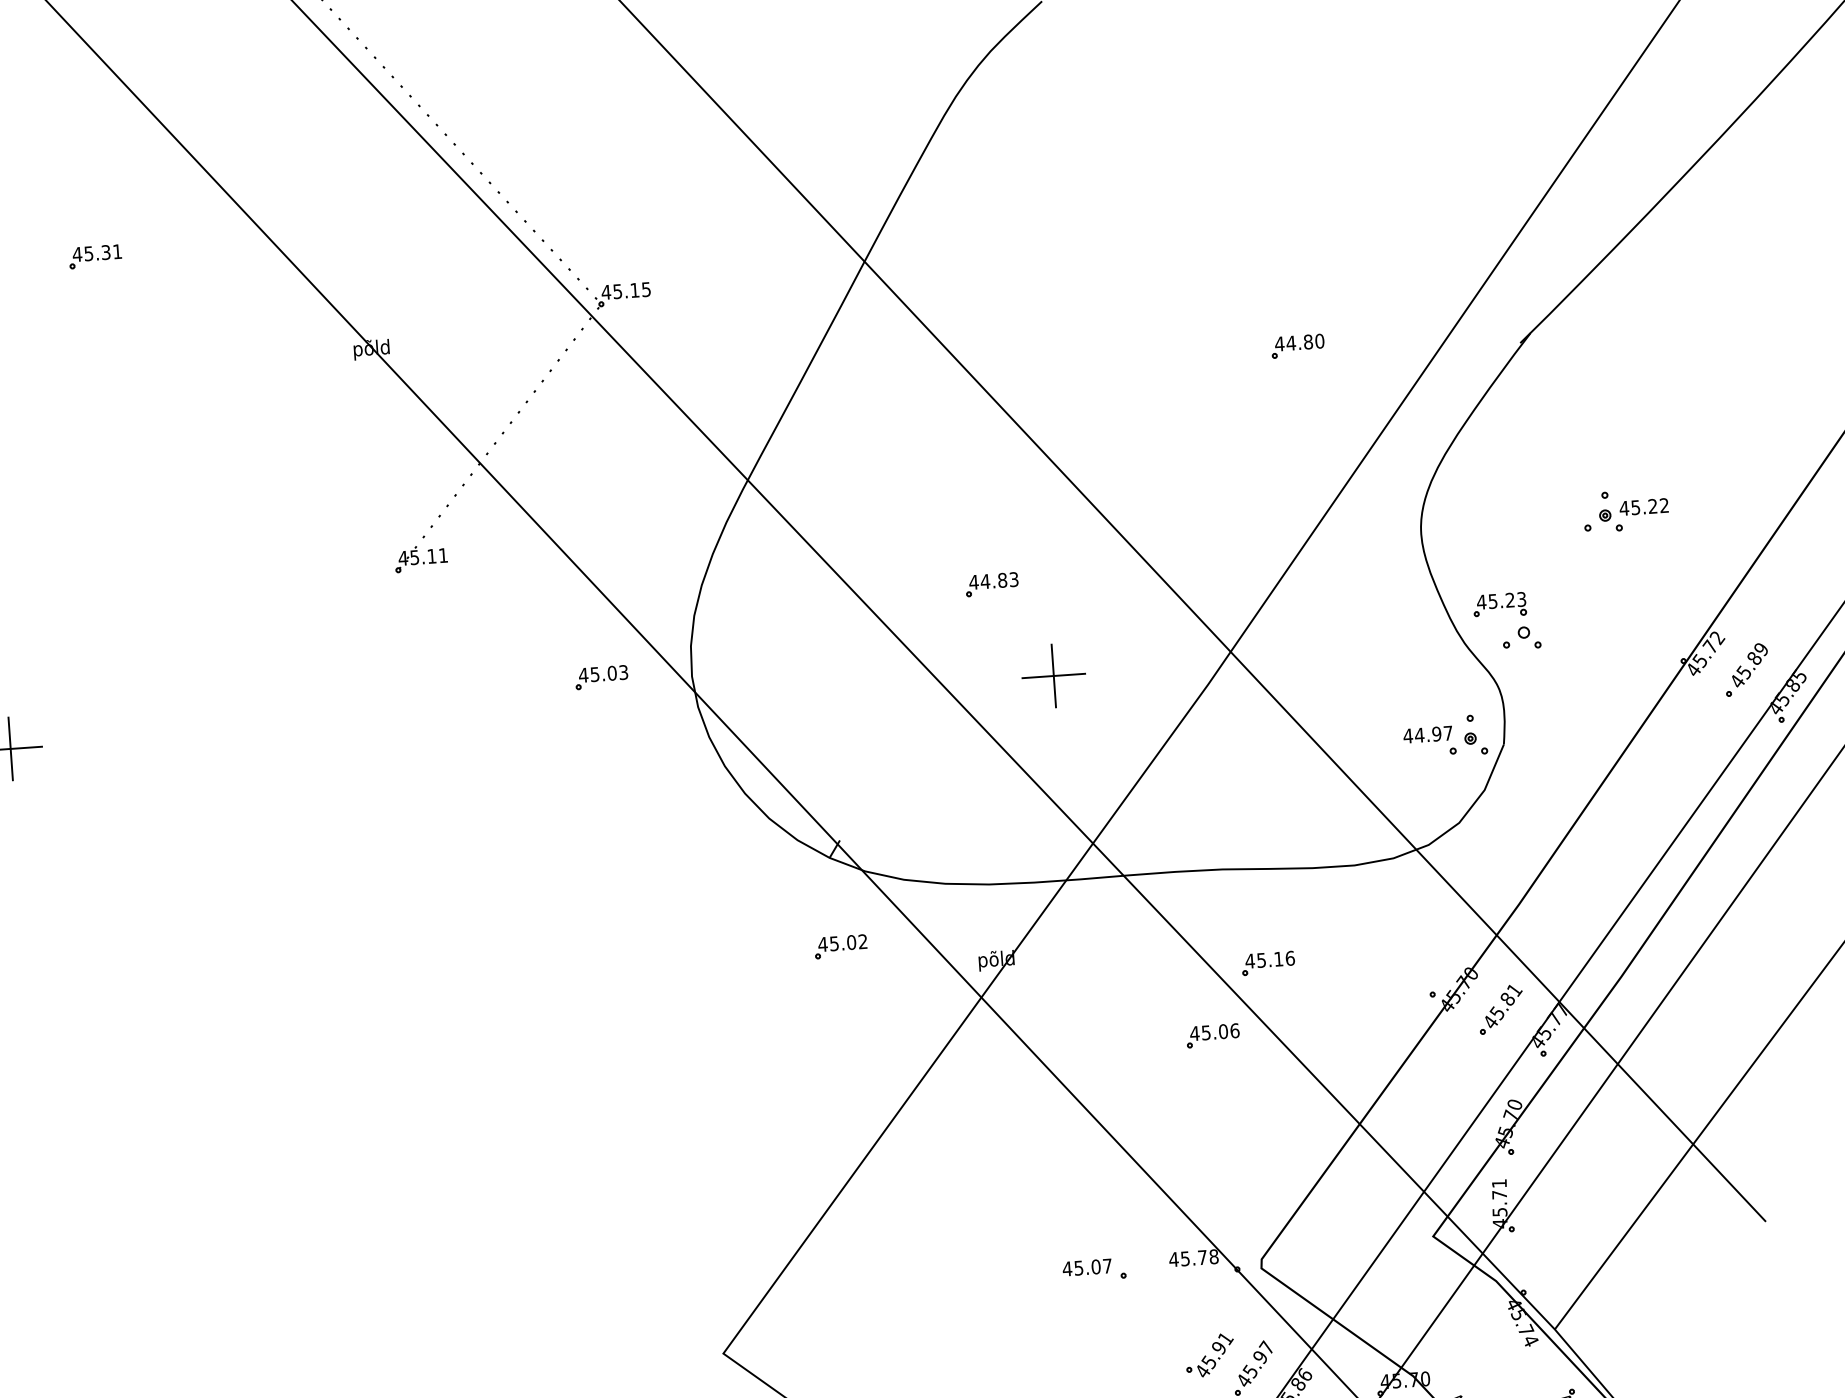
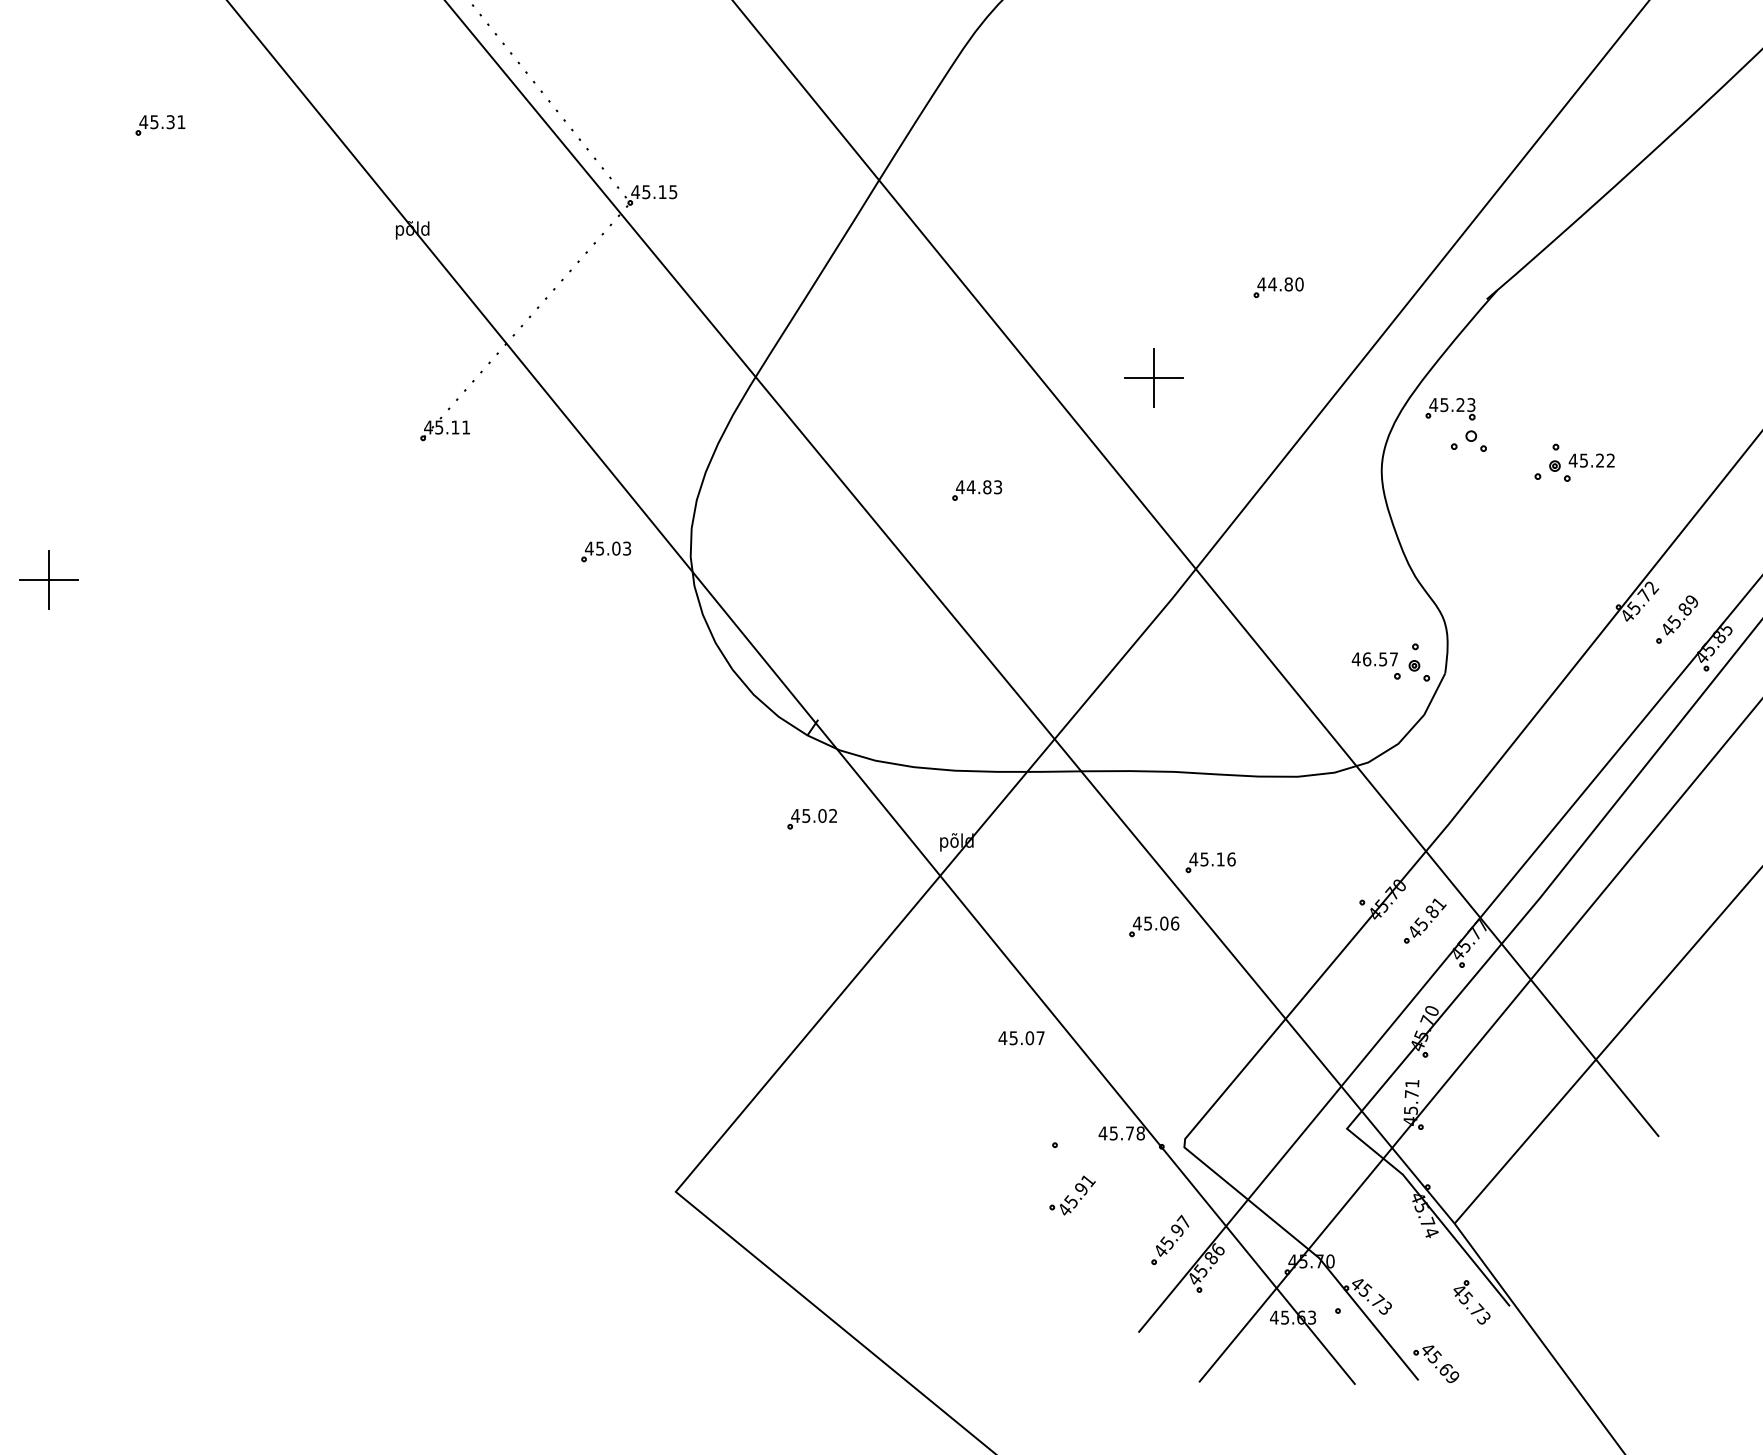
part: (1506, 607) -> (1456, 411), moved
part: (1053, 675) -> (1153, 377), moved
text: (1427, 734) -> (1374, 659), 44.97 -> 46.57
text: (1087, 1267) -> (1021, 1038), moved
part: (1209, 1355) -> (1072, 1195), moved

